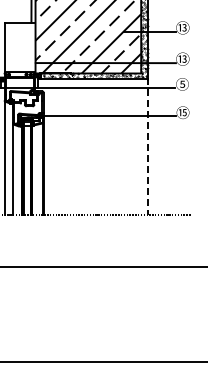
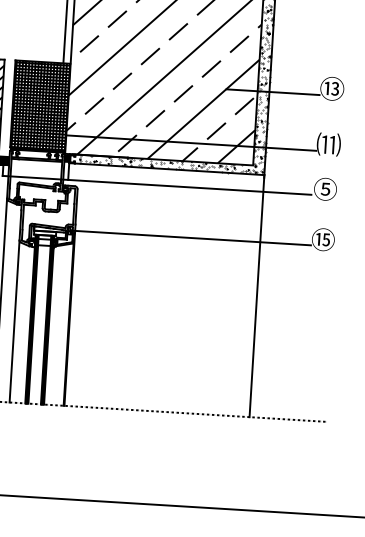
hatch: (19, 46) -> (39, 104), added
text: (182, 58) -> (328, 143), ⑬ -> ⑾
line: (147, 147) -> (256, 297), dashed -> solid

